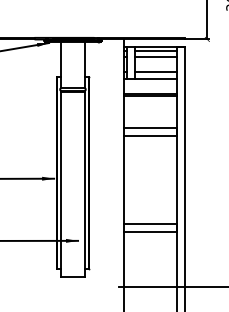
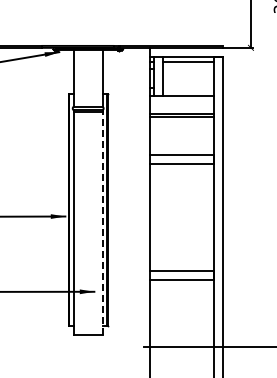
line: (155, 57) -> (188, 69), removed
line: (155, 72) -> (188, 87), removed
line: (84, 184) -> (102, 223), solid -> dashed

